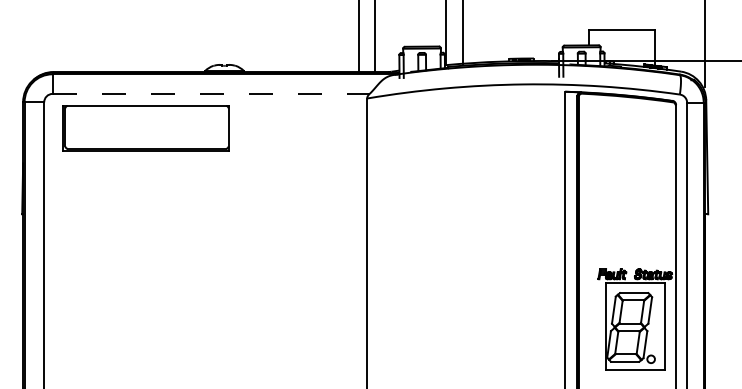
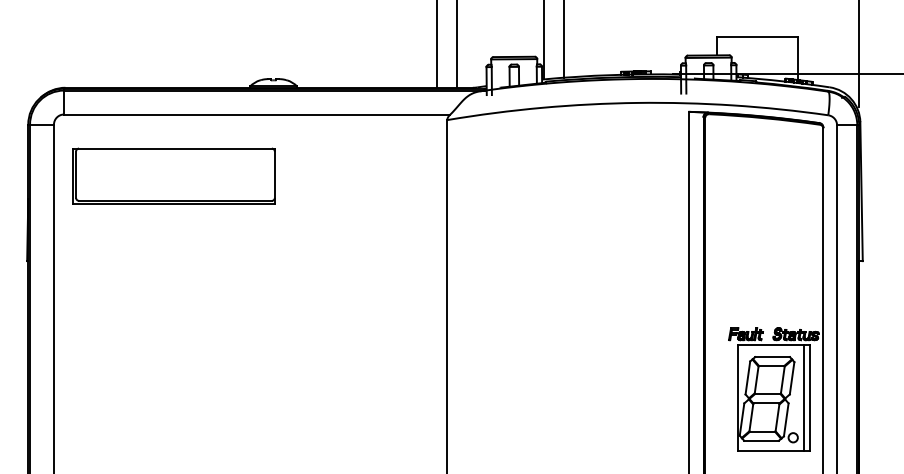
line: (211, 93) -> (257, 113), dashed -> solid
part: (145, 128) -> (173, 176), moved
line: (660, 326) -> (804, 397), added

